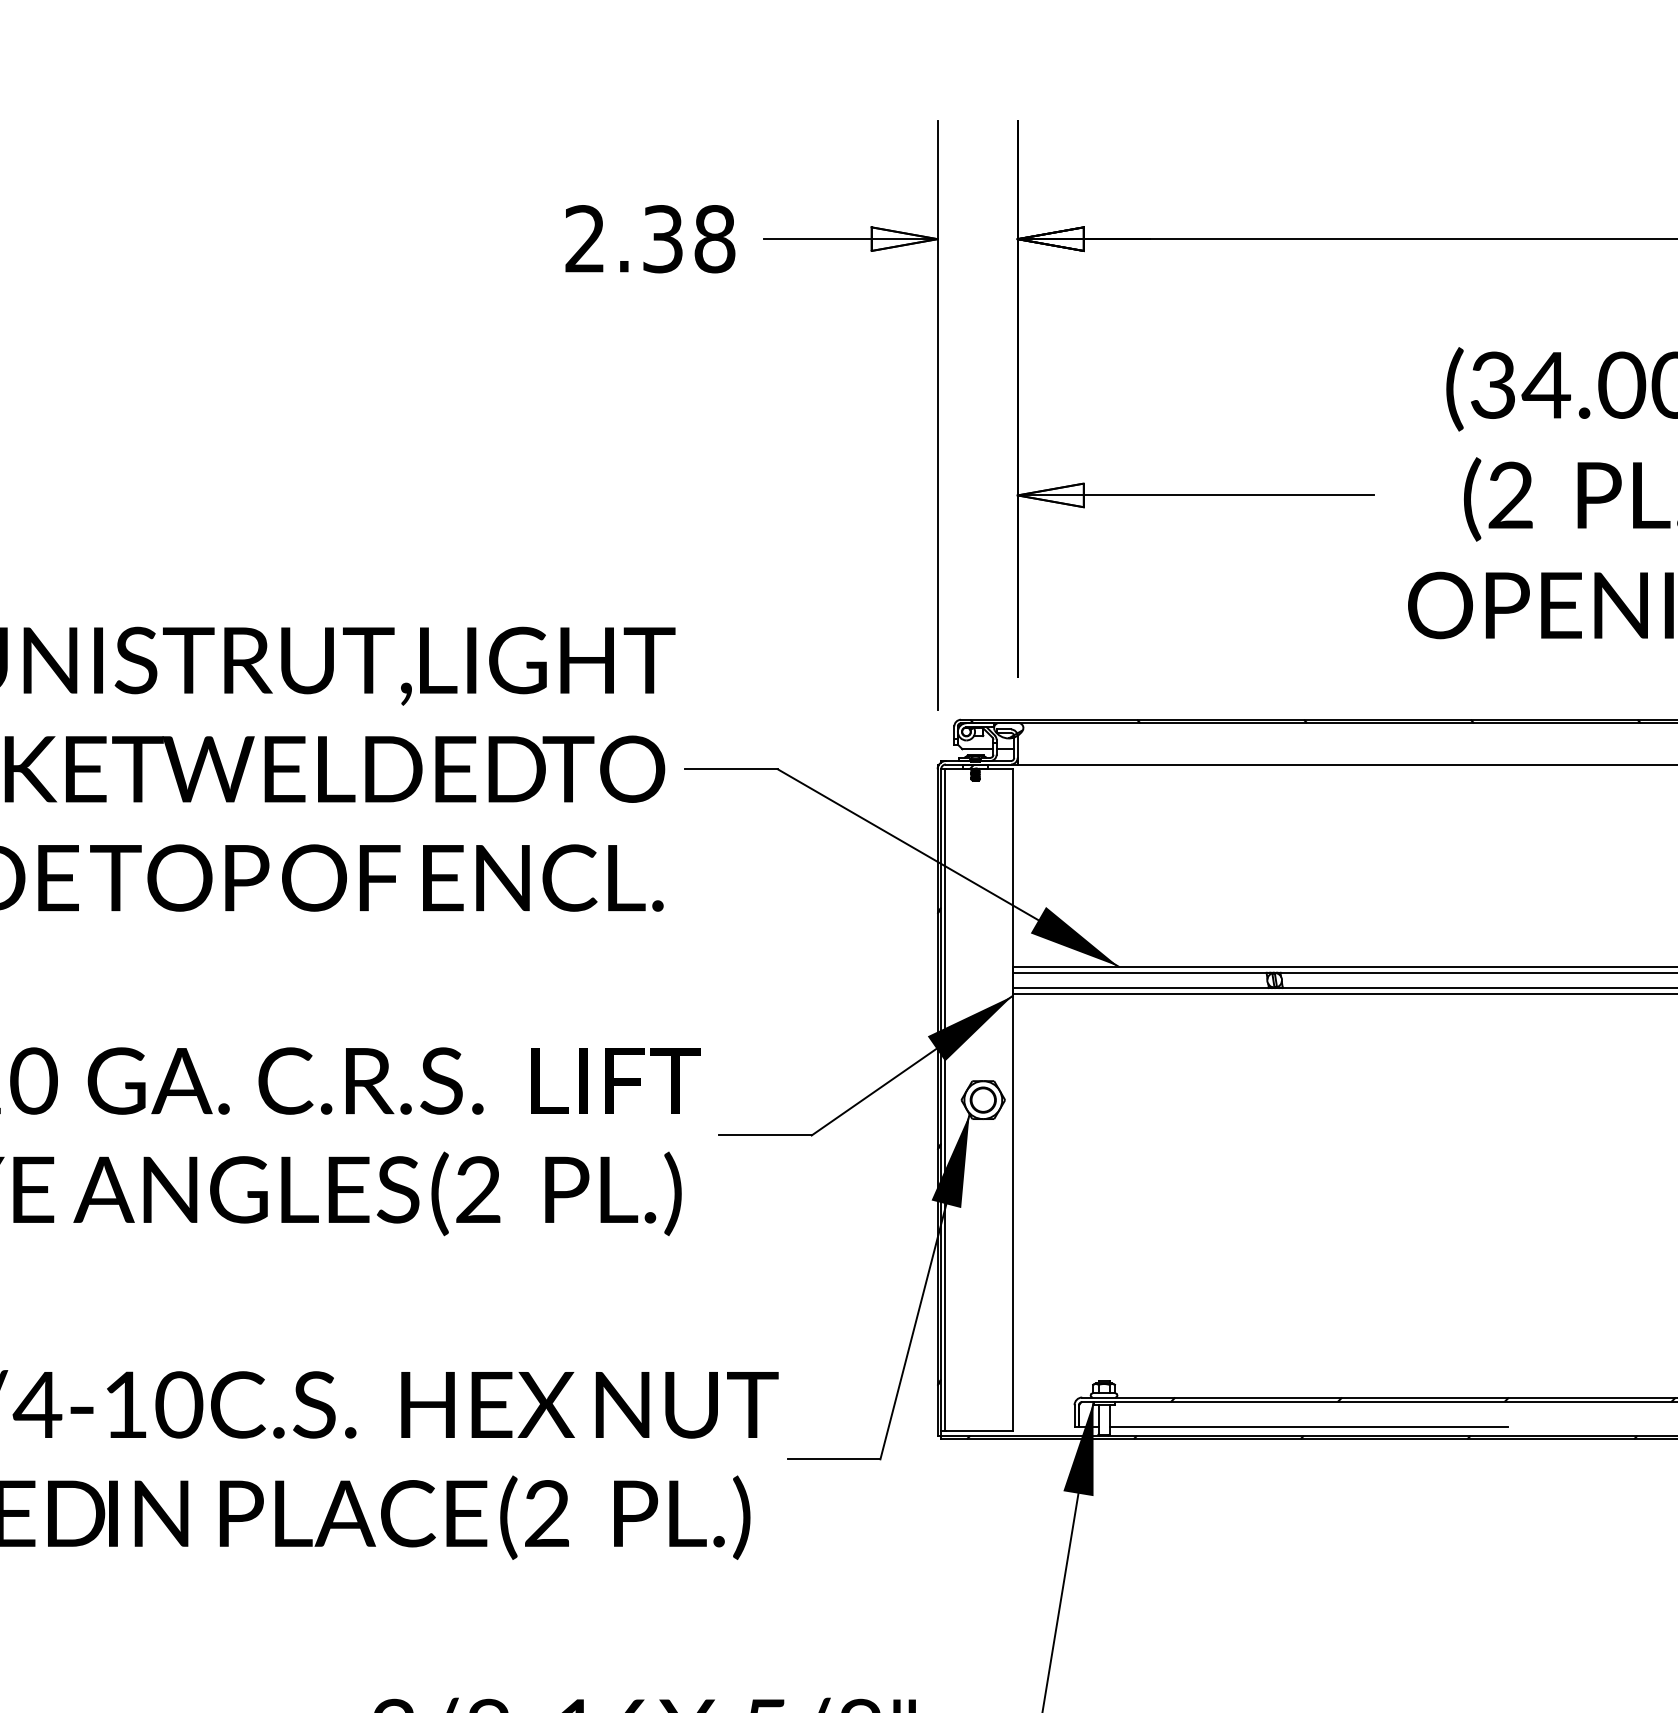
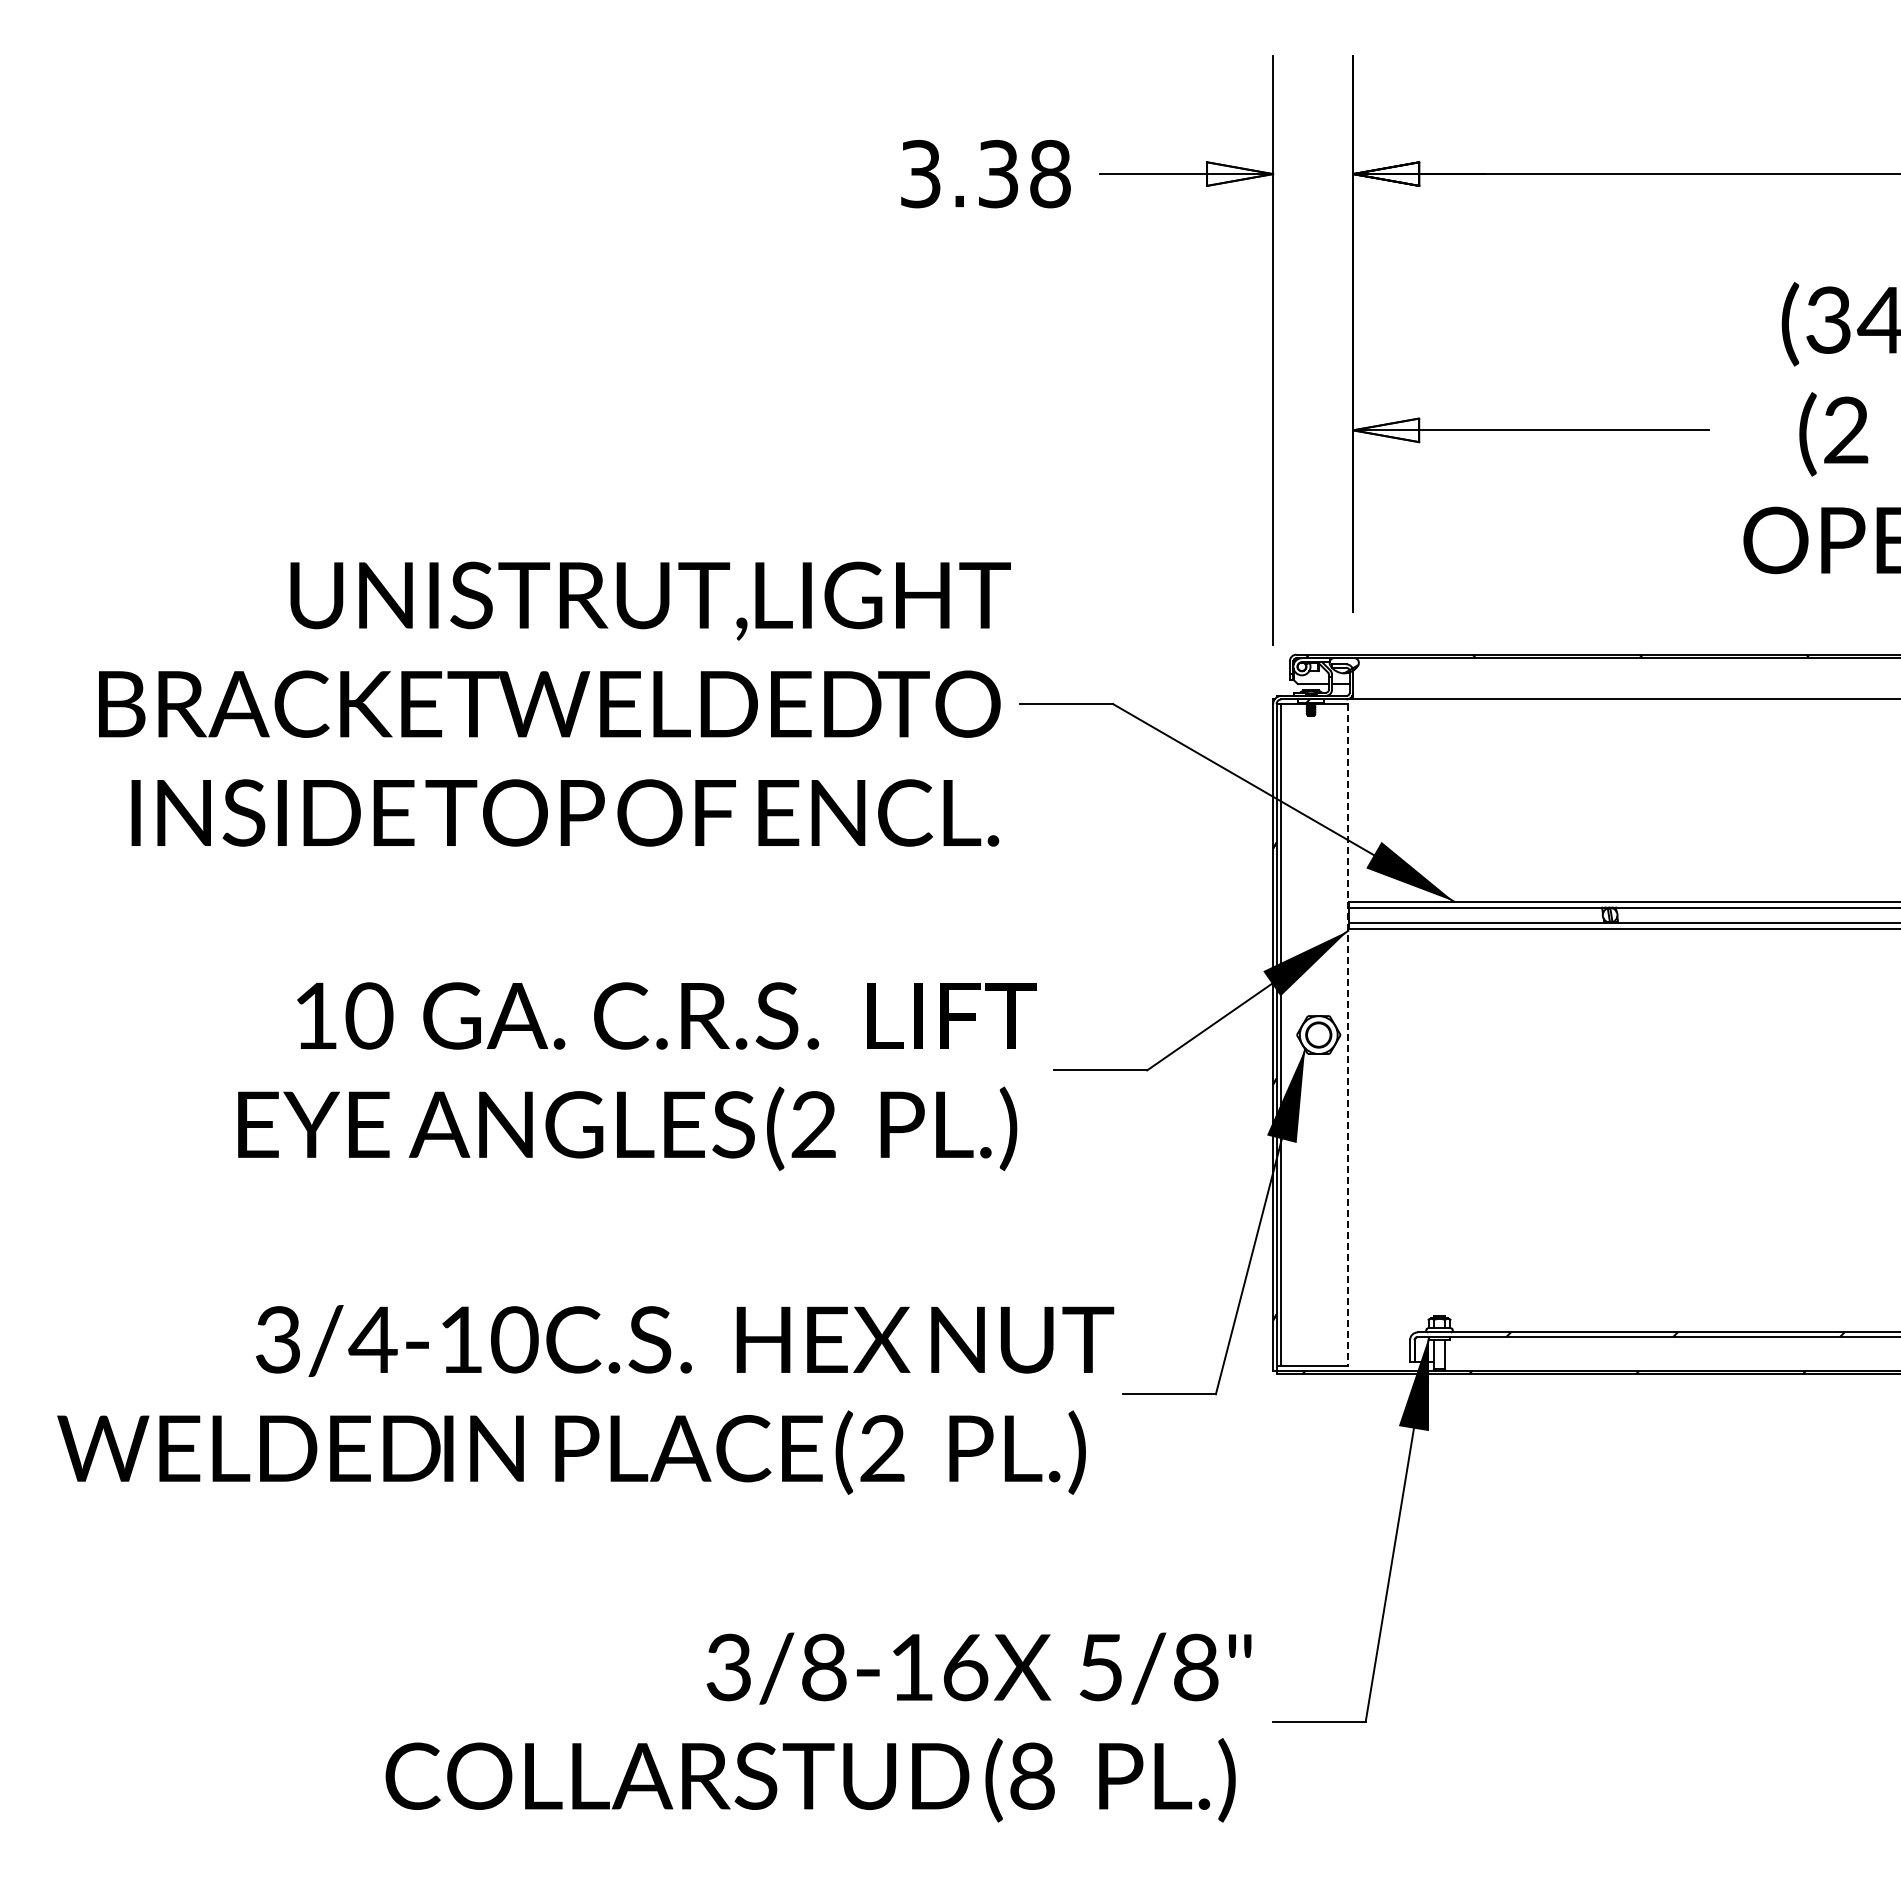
text: (585, 239) -> (920, 174), 2.38 -> 3.38
line: (1013, 1100) -> (1348, 1035), solid -> dashed
line: (1309, 1426) -> (1644, 1361), removed

